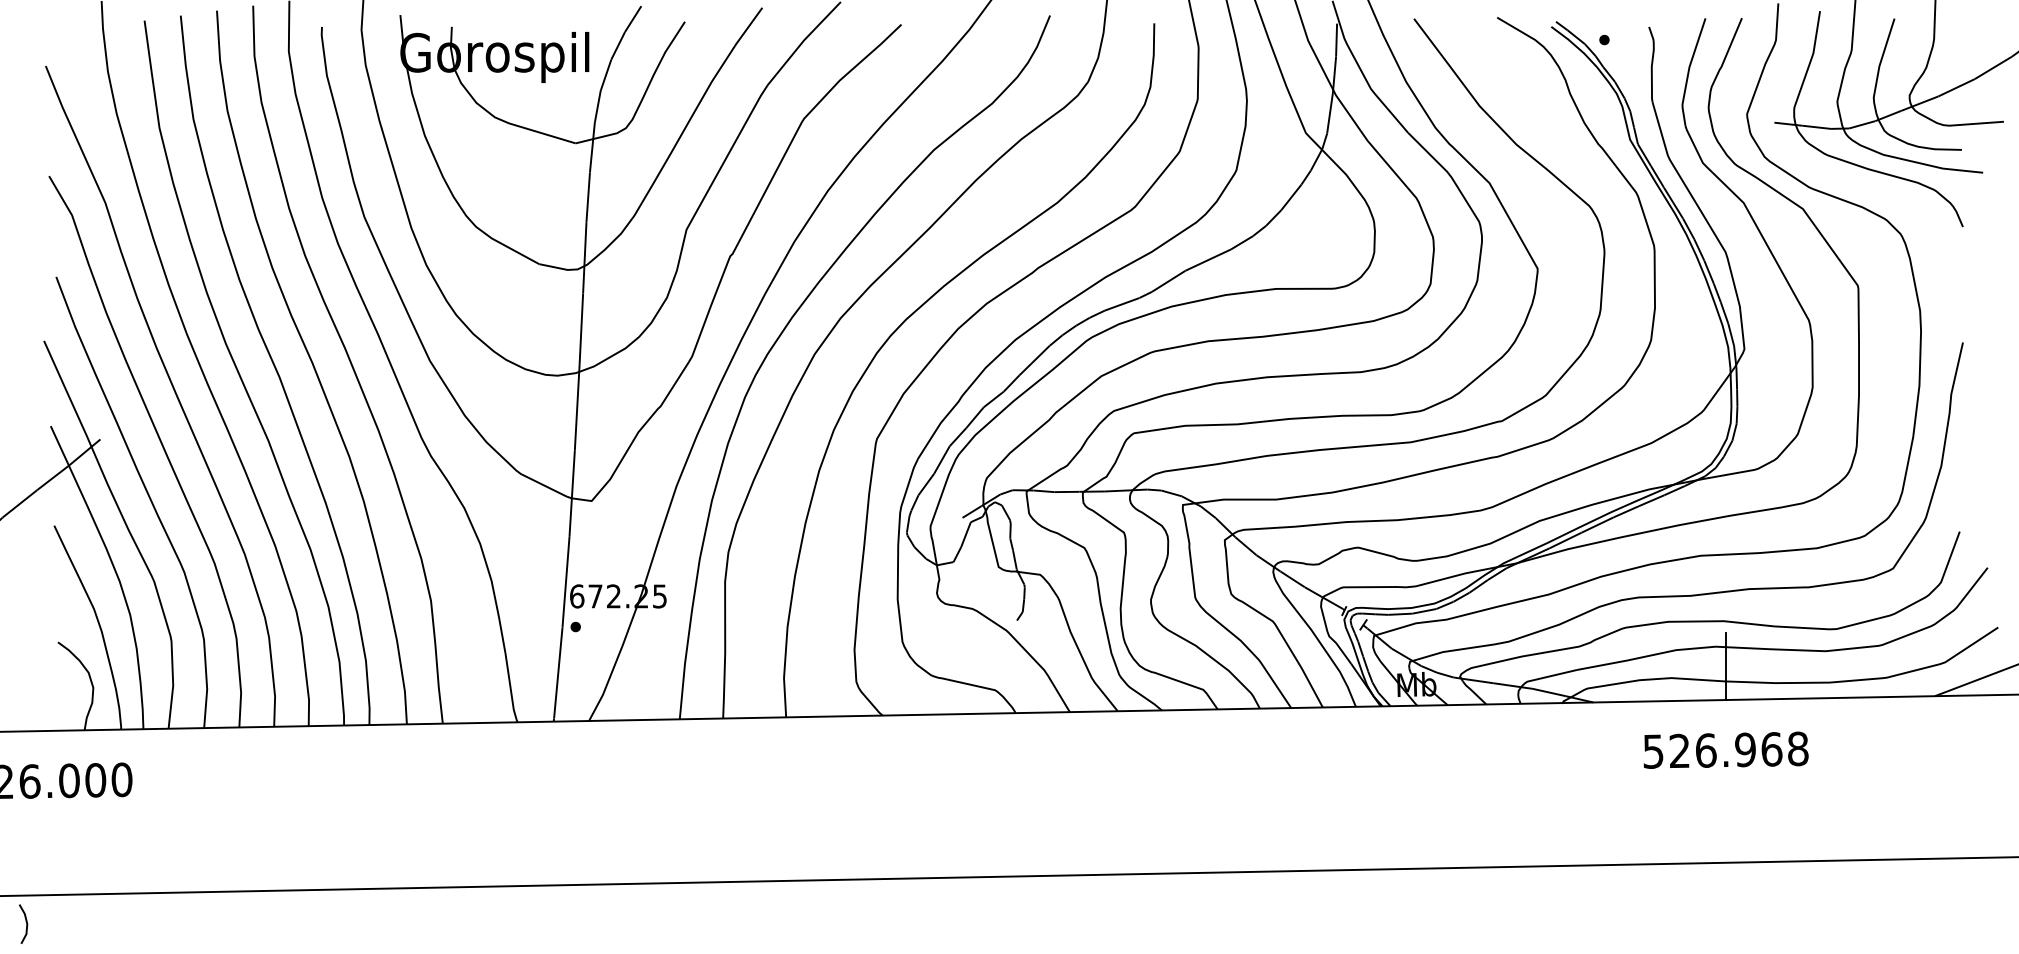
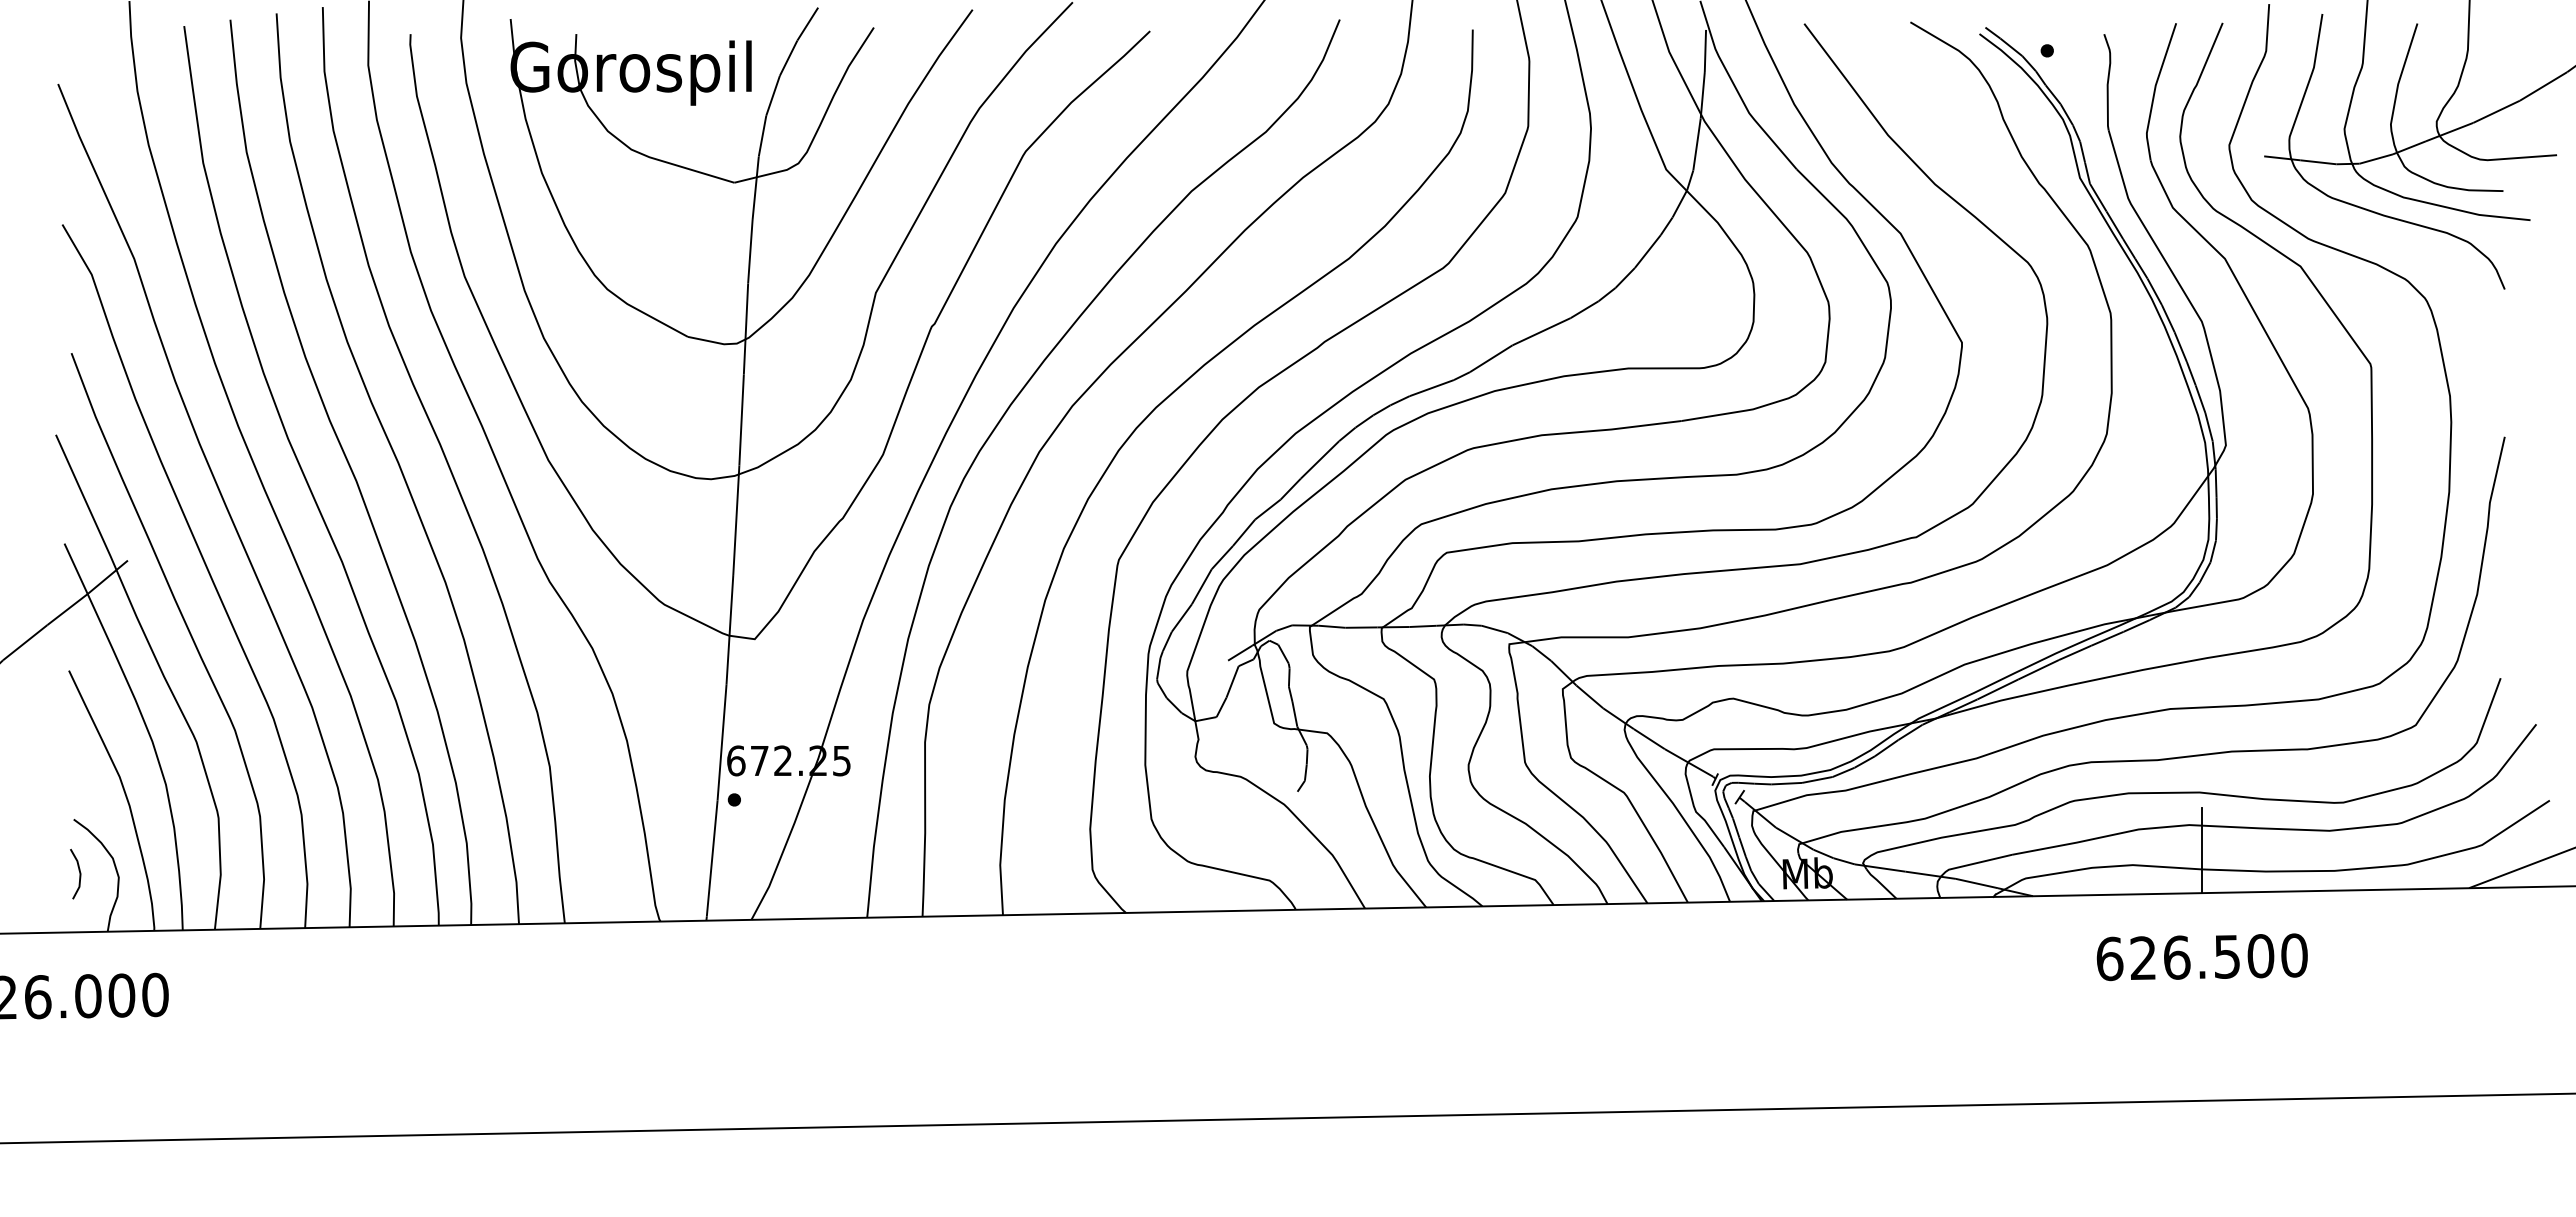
text: (1725, 750) -> (2201, 957), 526.968 -> 626.500
line: (26, 924) -> (79, 874), moved

